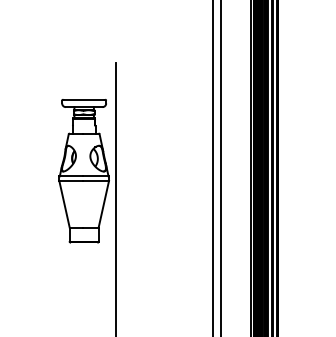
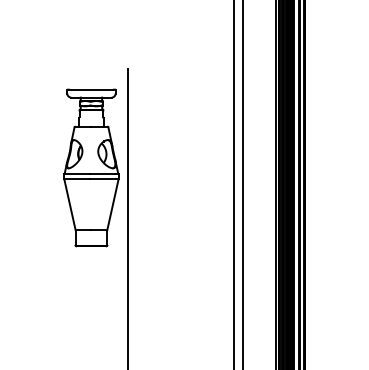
part: (84, 170) -> (91, 167), moved

